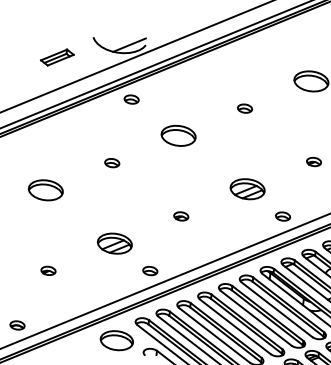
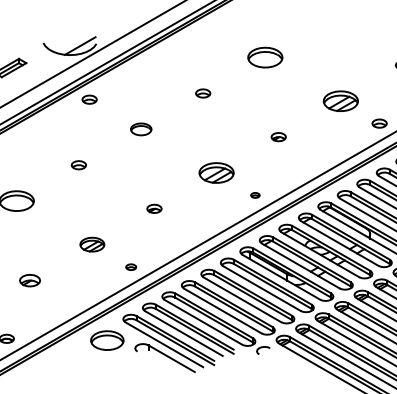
part: (179, 136) -> (141, 129), size x0.6
part: (283, 216) -> (255, 195), size x0.6
part: (115, 243) -> (92, 244), size x0.7
part: (48, 270) -> (30, 280), size x1.4
part: (150, 271) -> (131, 267), size x0.7

